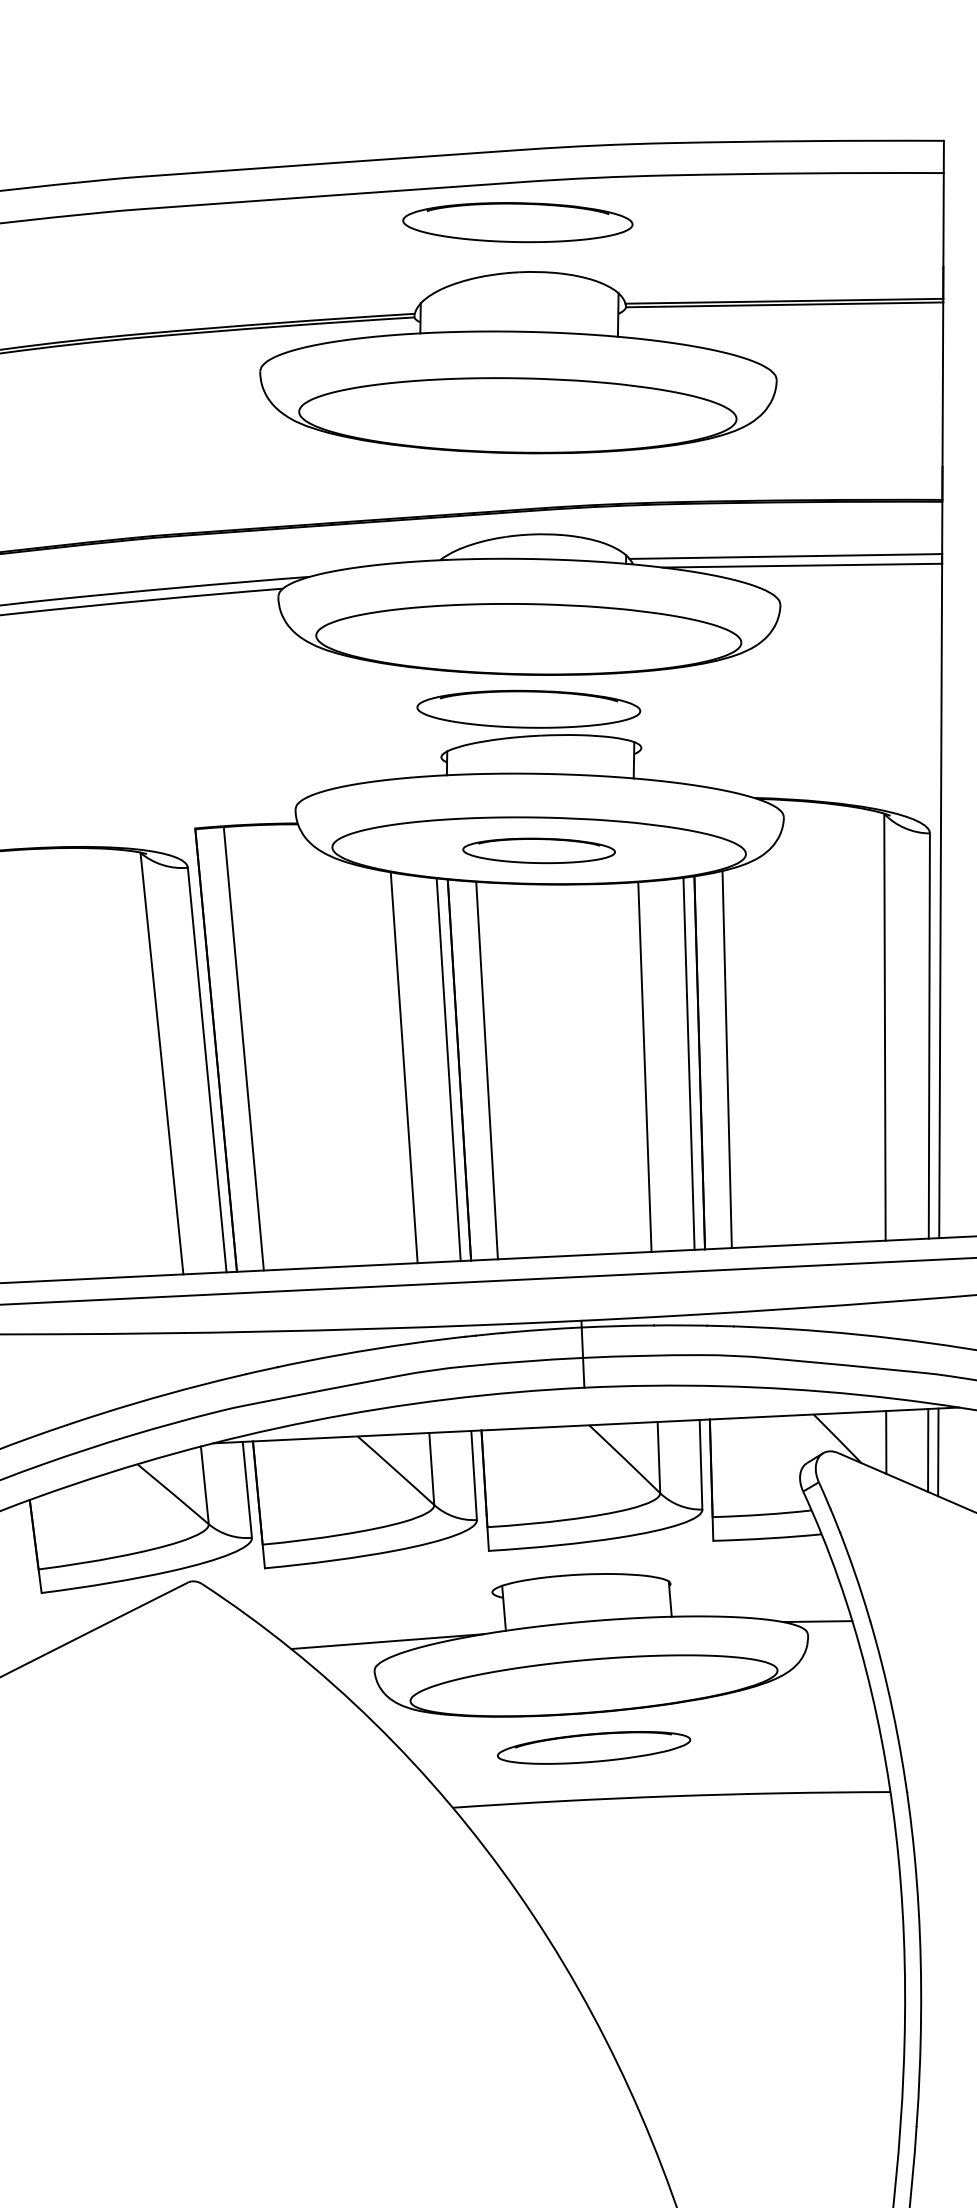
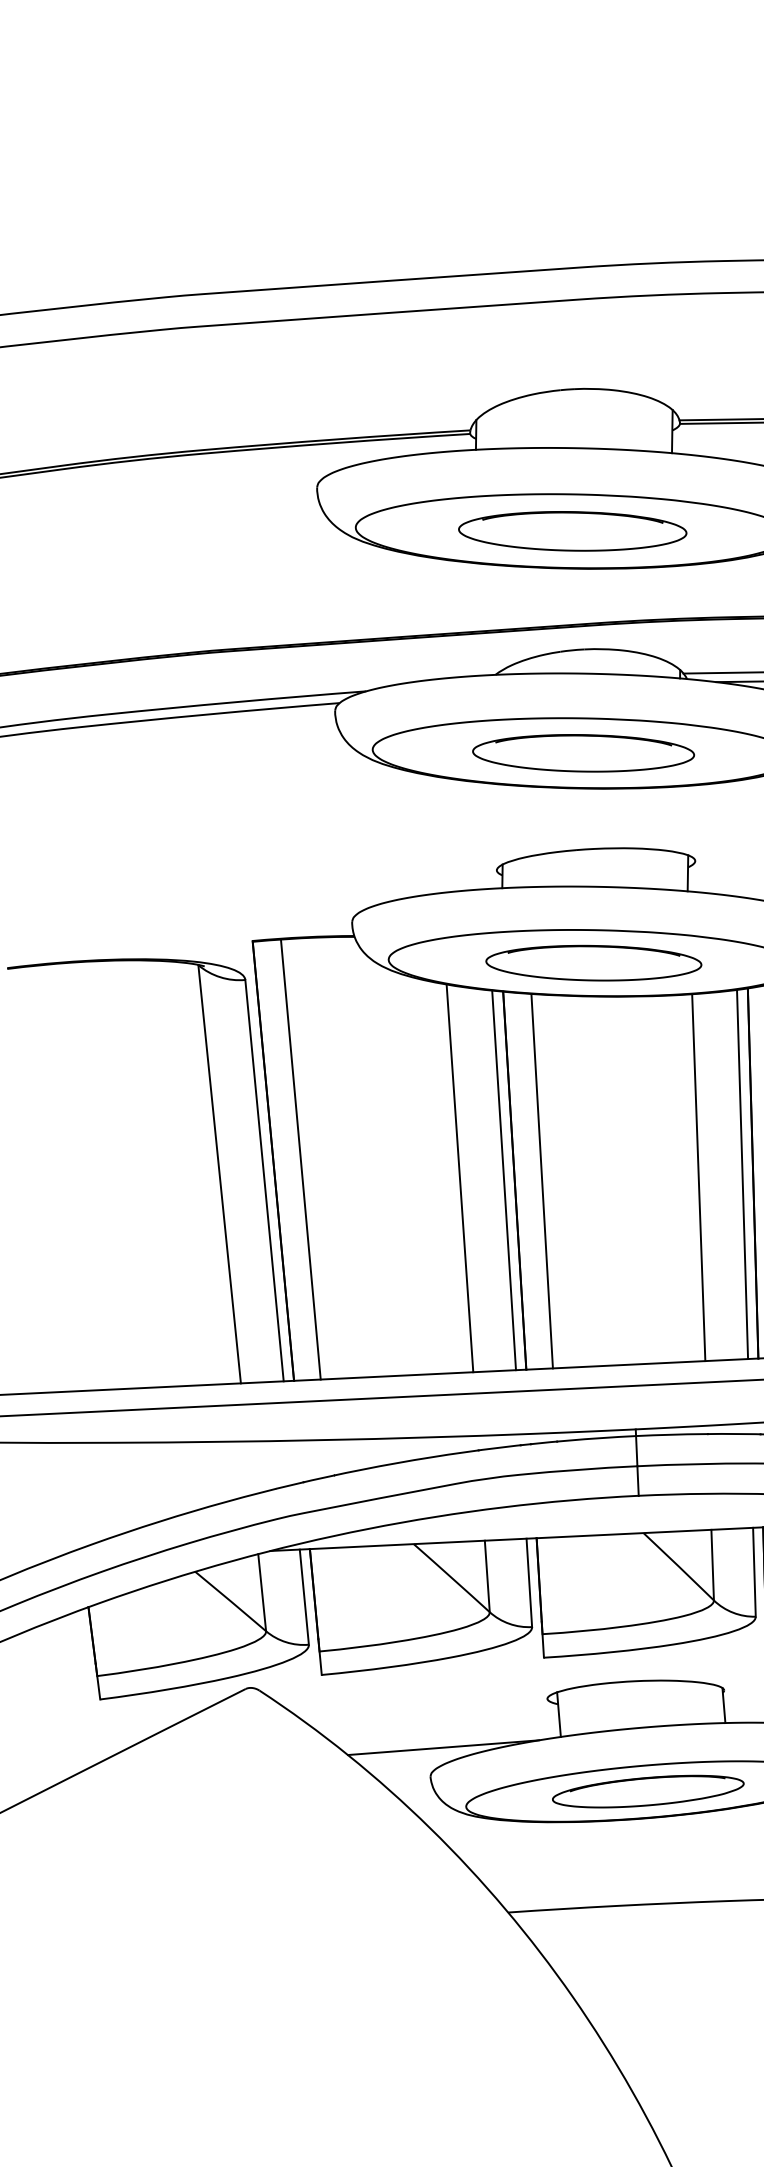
part: (517, 222) -> (572, 531), moved
part: (528, 708) -> (583, 752), moved
part: (538, 850) -> (593, 962), size x1.43
part: (594, 1747) -> (648, 1791), moved

